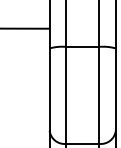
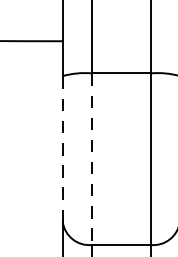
line: (49, 89) -> (62, 148), solid -> dashed
line: (66, 95) -> (92, 159), solid -> dashed

